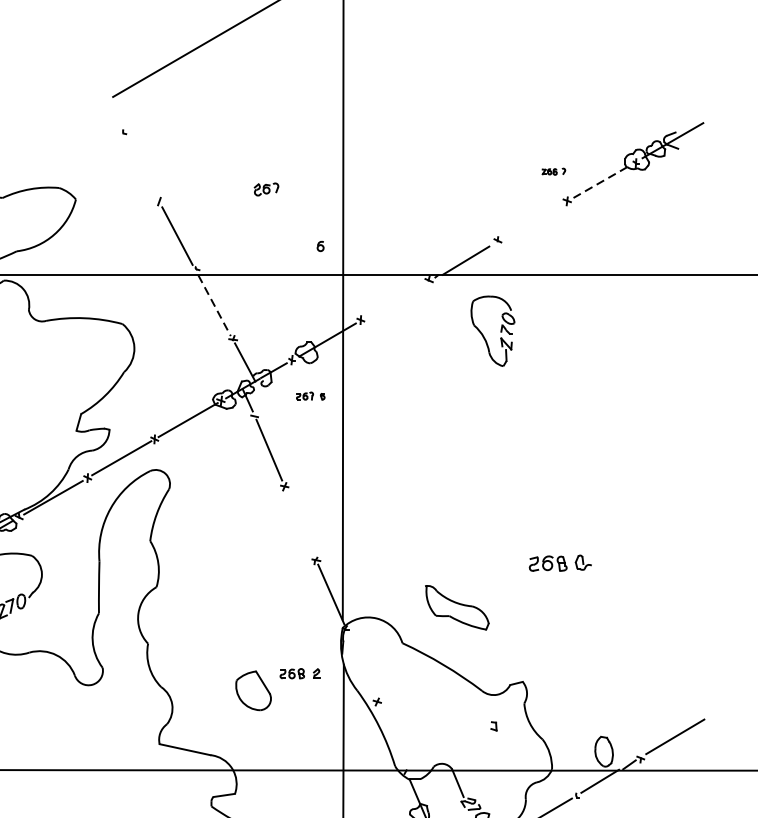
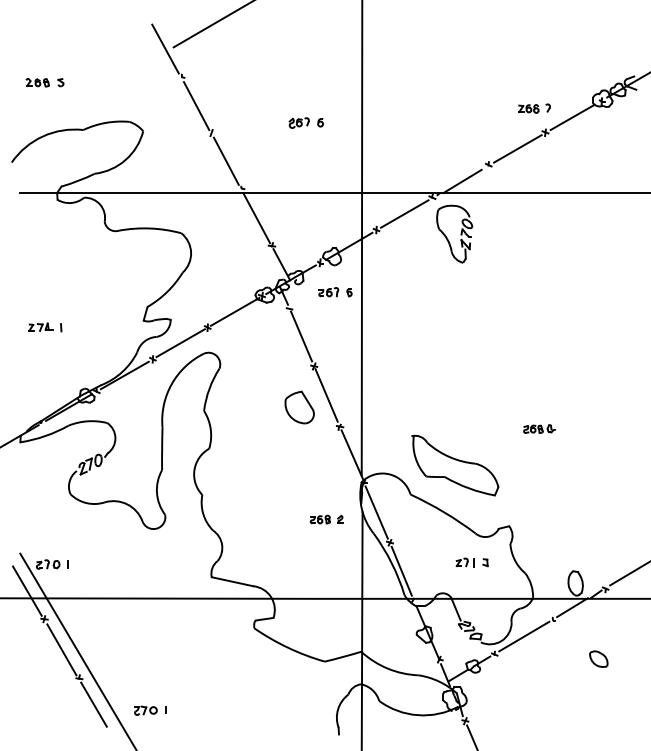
line: (103, 98) -> (165, 48), added
line: (140, 169) -> (196, 106), added
part: (553, 171) -> (534, 108), size x1.67
line: (600, 182) -> (572, 117), dashed -> solid
line: (533, 220) -> (517, 148), added
part: (320, 246) -> (320, 122), moved
line: (395, 299) -> (404, 213), added
line: (215, 305) -> (257, 218), dashed -> solid
part: (492, 330) -> (454, 233), moved
part: (310, 396) -> (335, 292), size x1.43
line: (299, 522) -> (326, 395), added
part: (559, 562) -> (539, 428), size x0.62
part: (457, 607) -> (455, 465), size x1.67
line: (360, 665) -> (376, 512), added
part: (253, 690) -> (299, 407), moved
part: (468, 726) -> (464, 562), added
line: (391, 735) -> (401, 570), added

